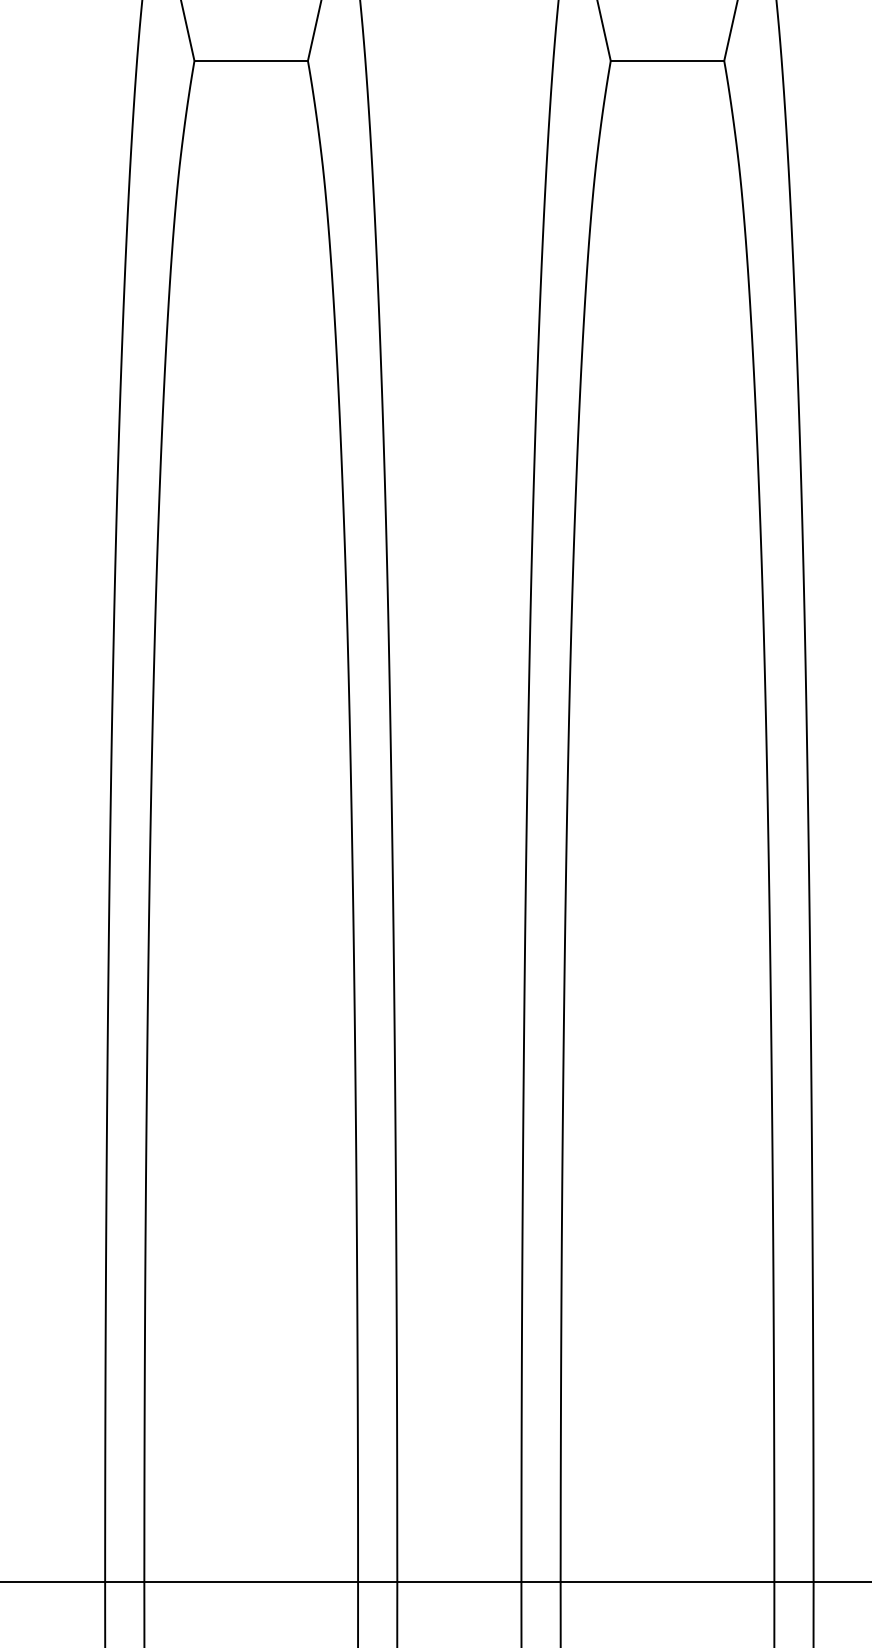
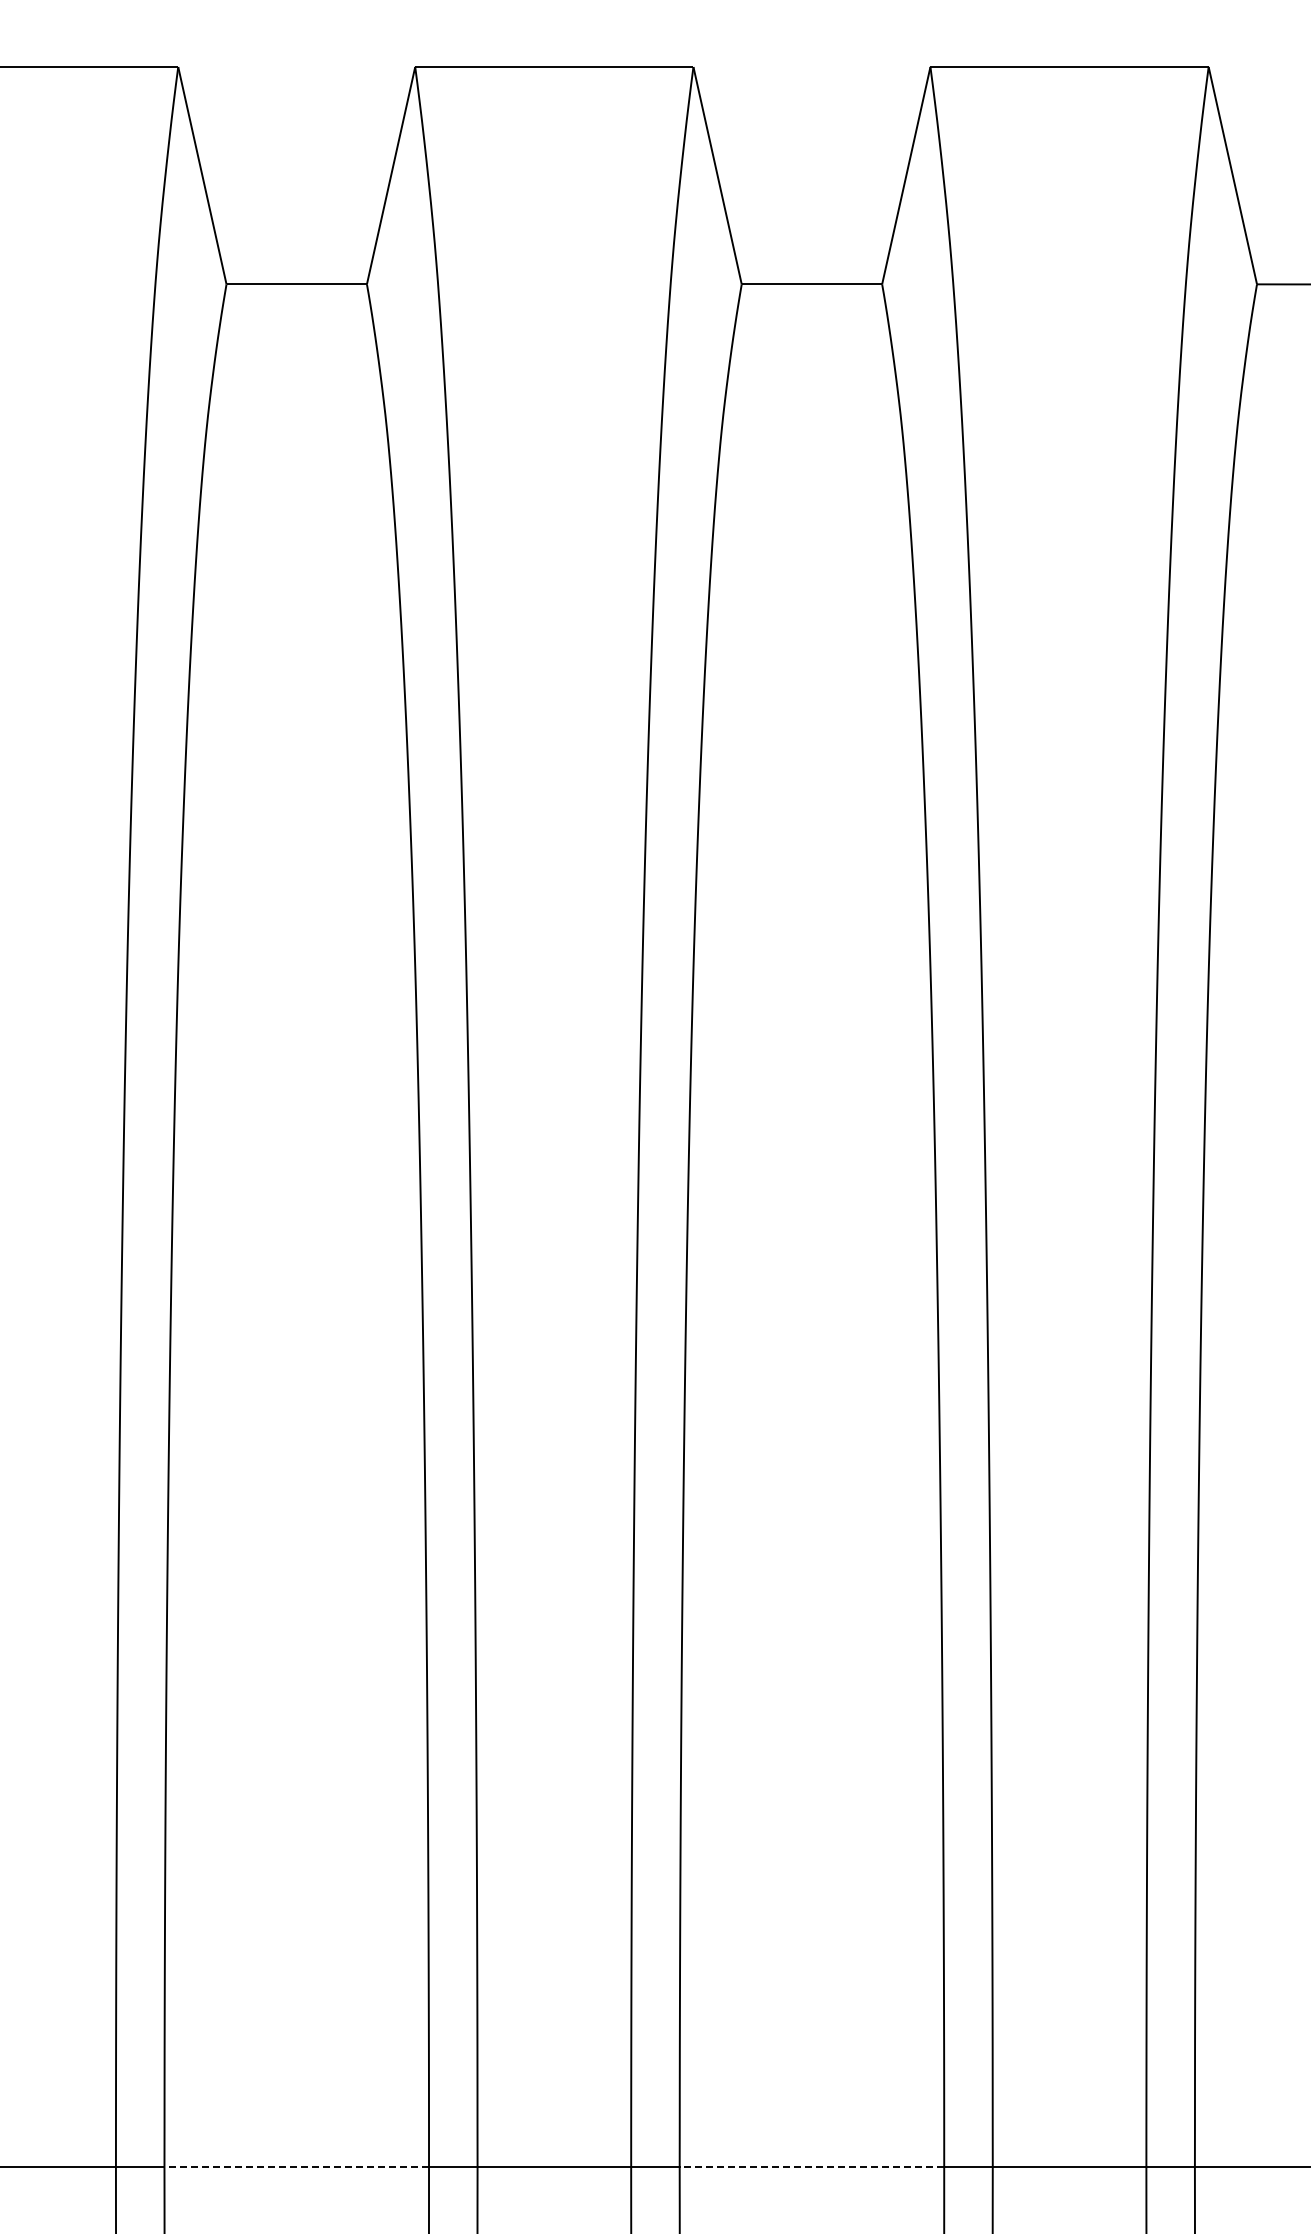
line: (251, 1581) -> (296, 2166), solid -> dashed
line: (667, 1581) -> (811, 2166), solid -> dashed

